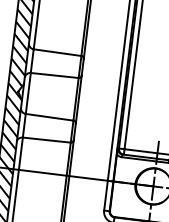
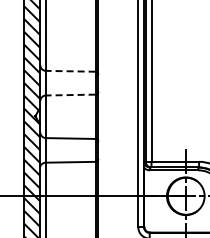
line: (57, 52) -> (70, 71), solid -> dashed
line: (54, 75) -> (70, 95), solid -> dashed

